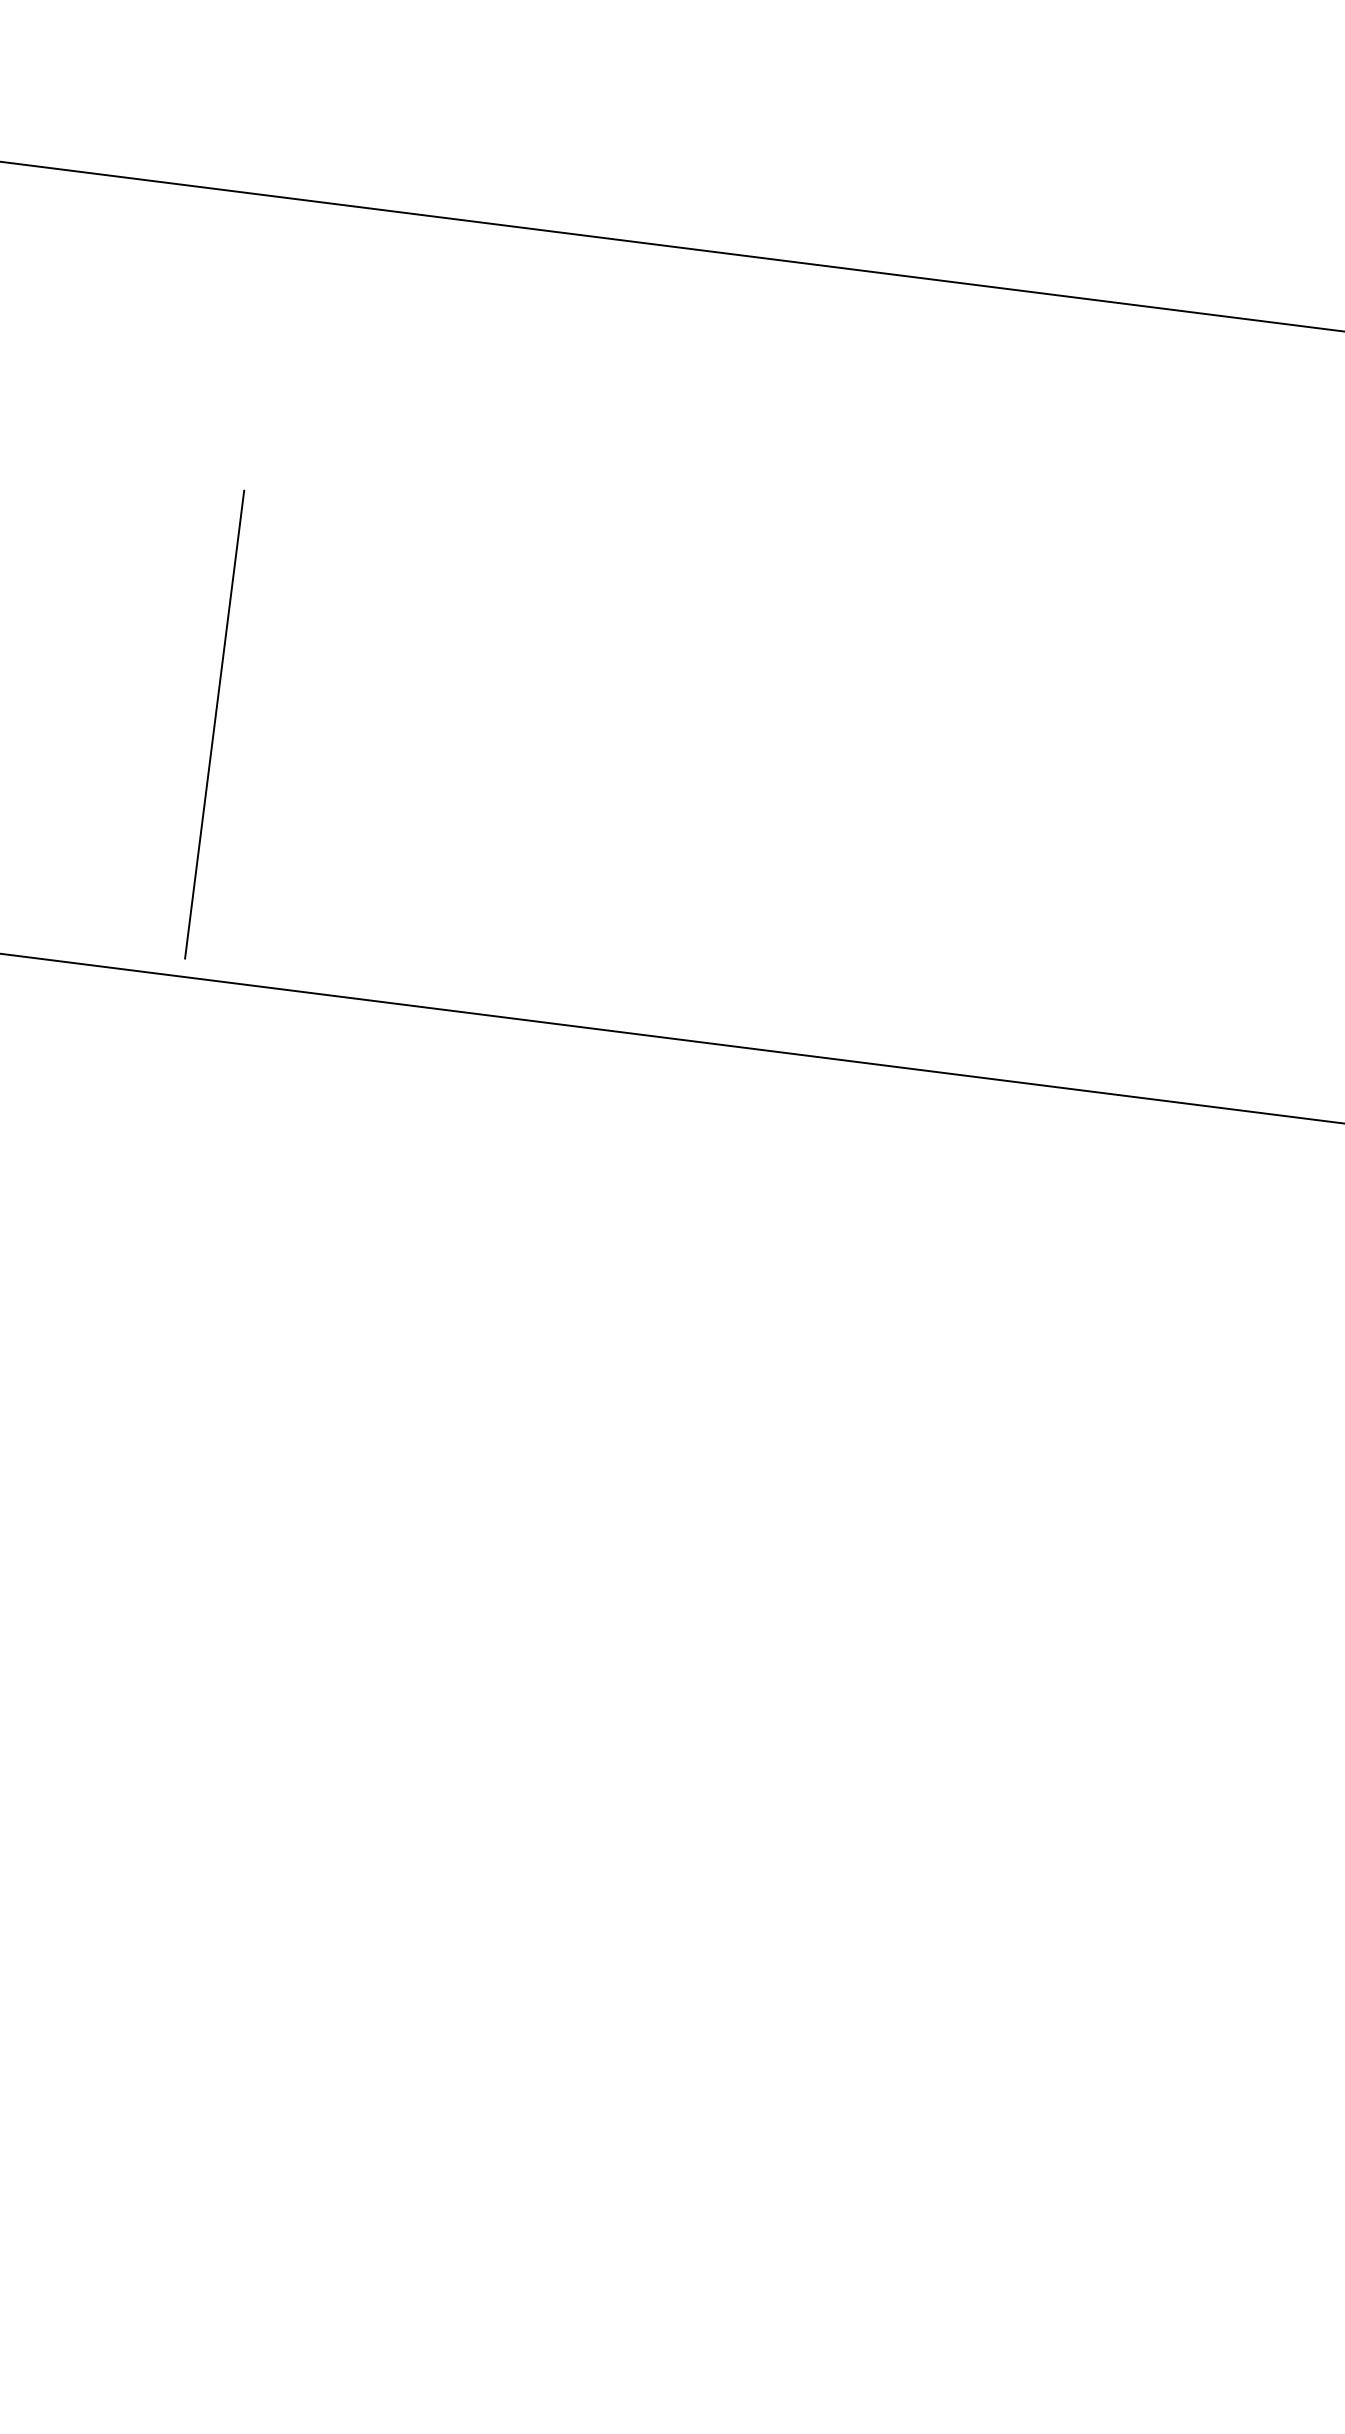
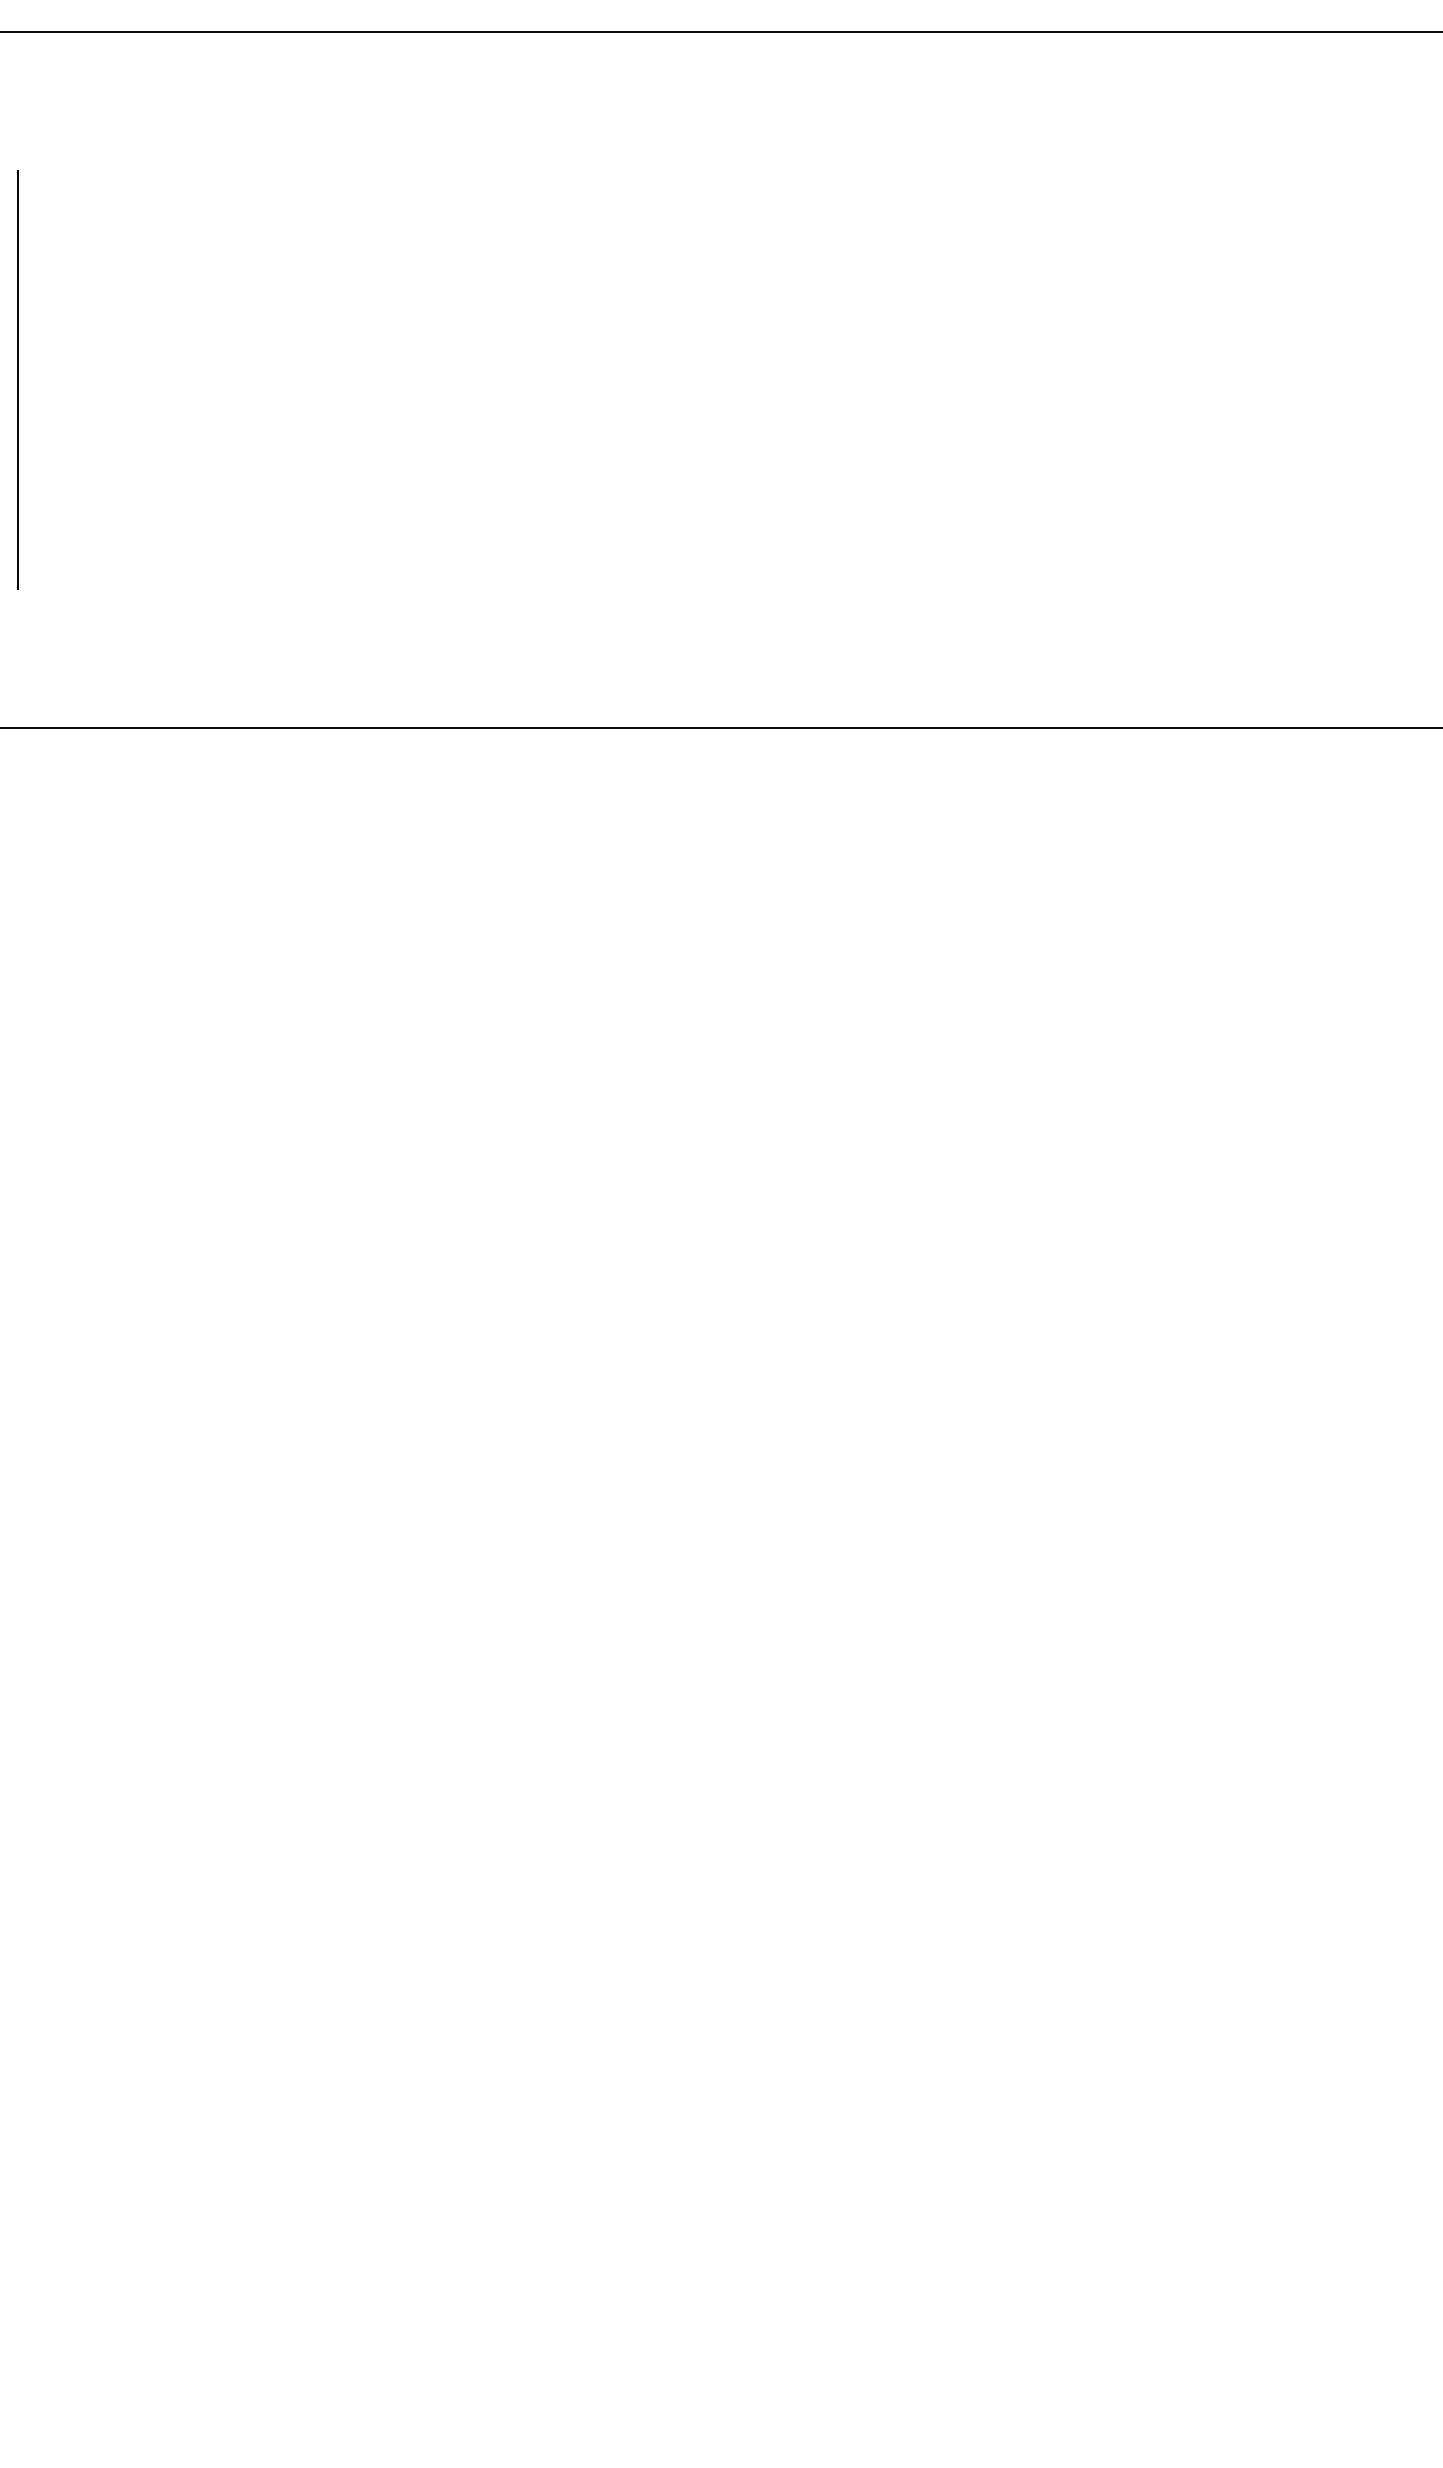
line: (214, 724) -> (17, 379), moved

